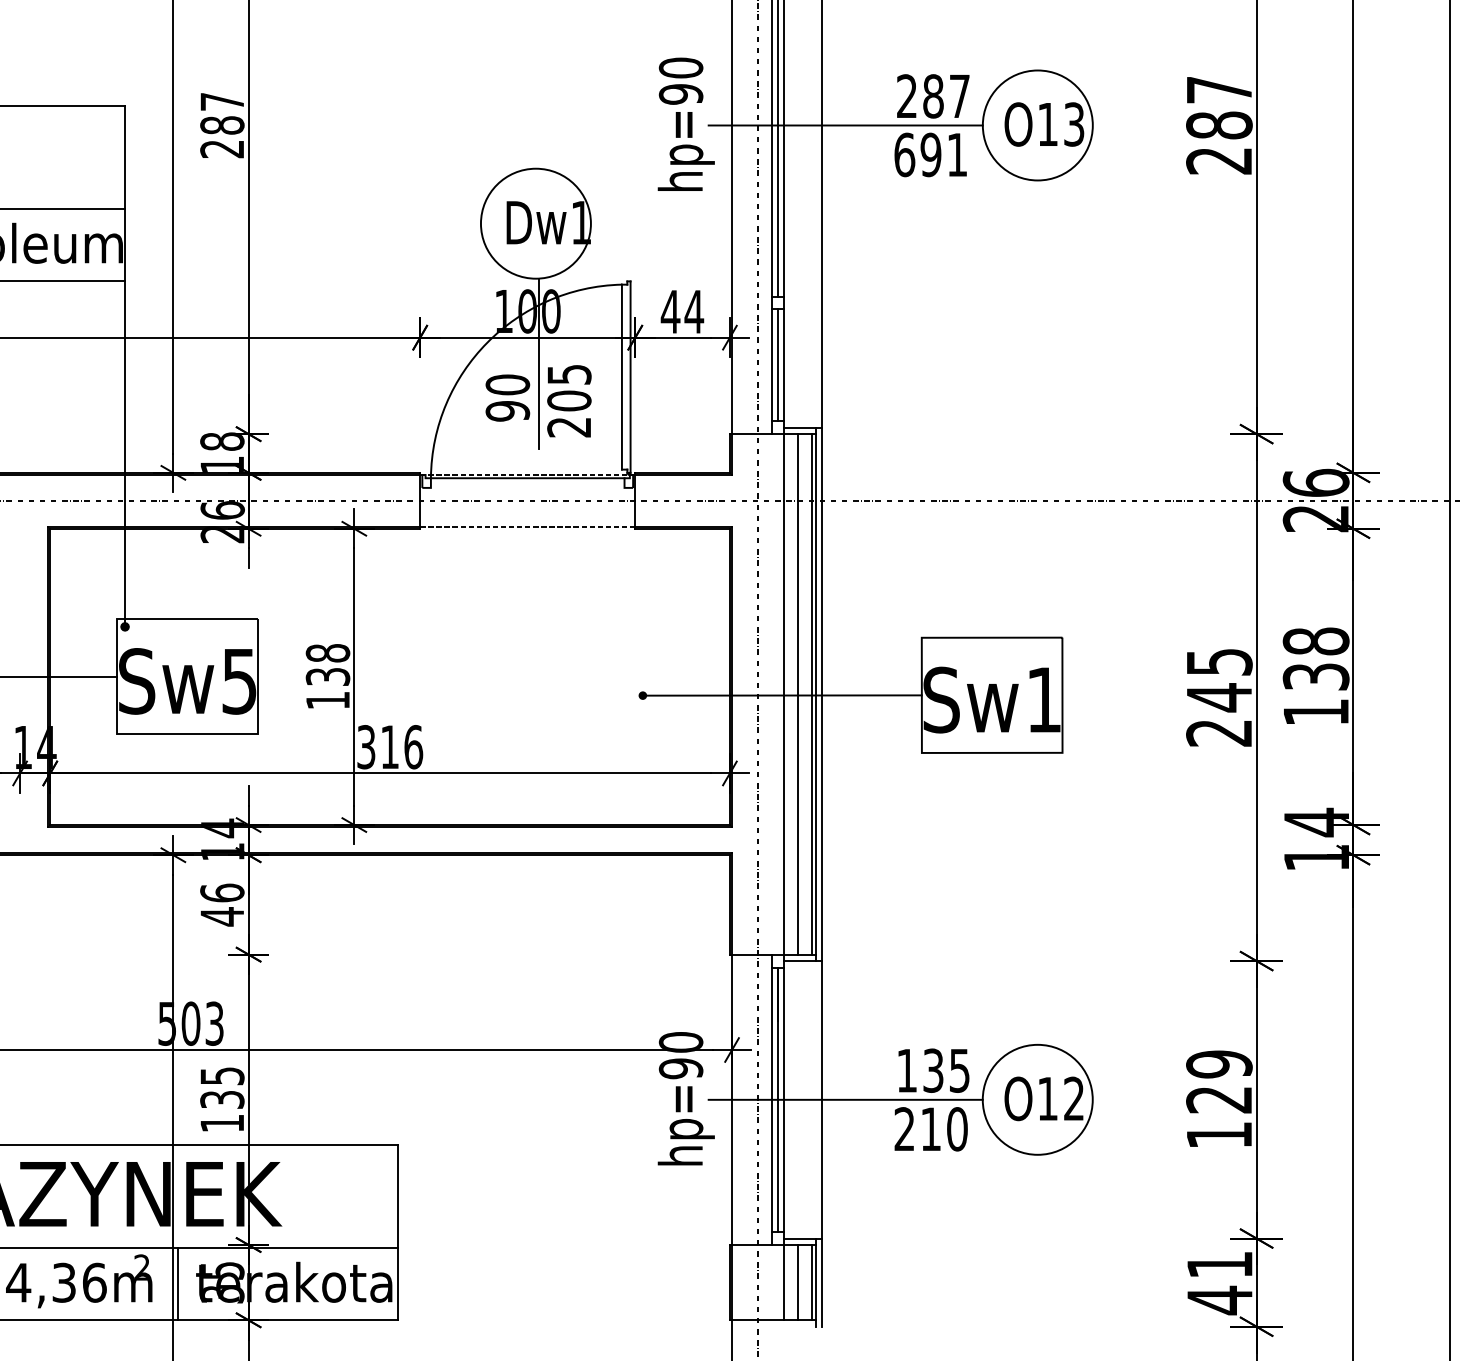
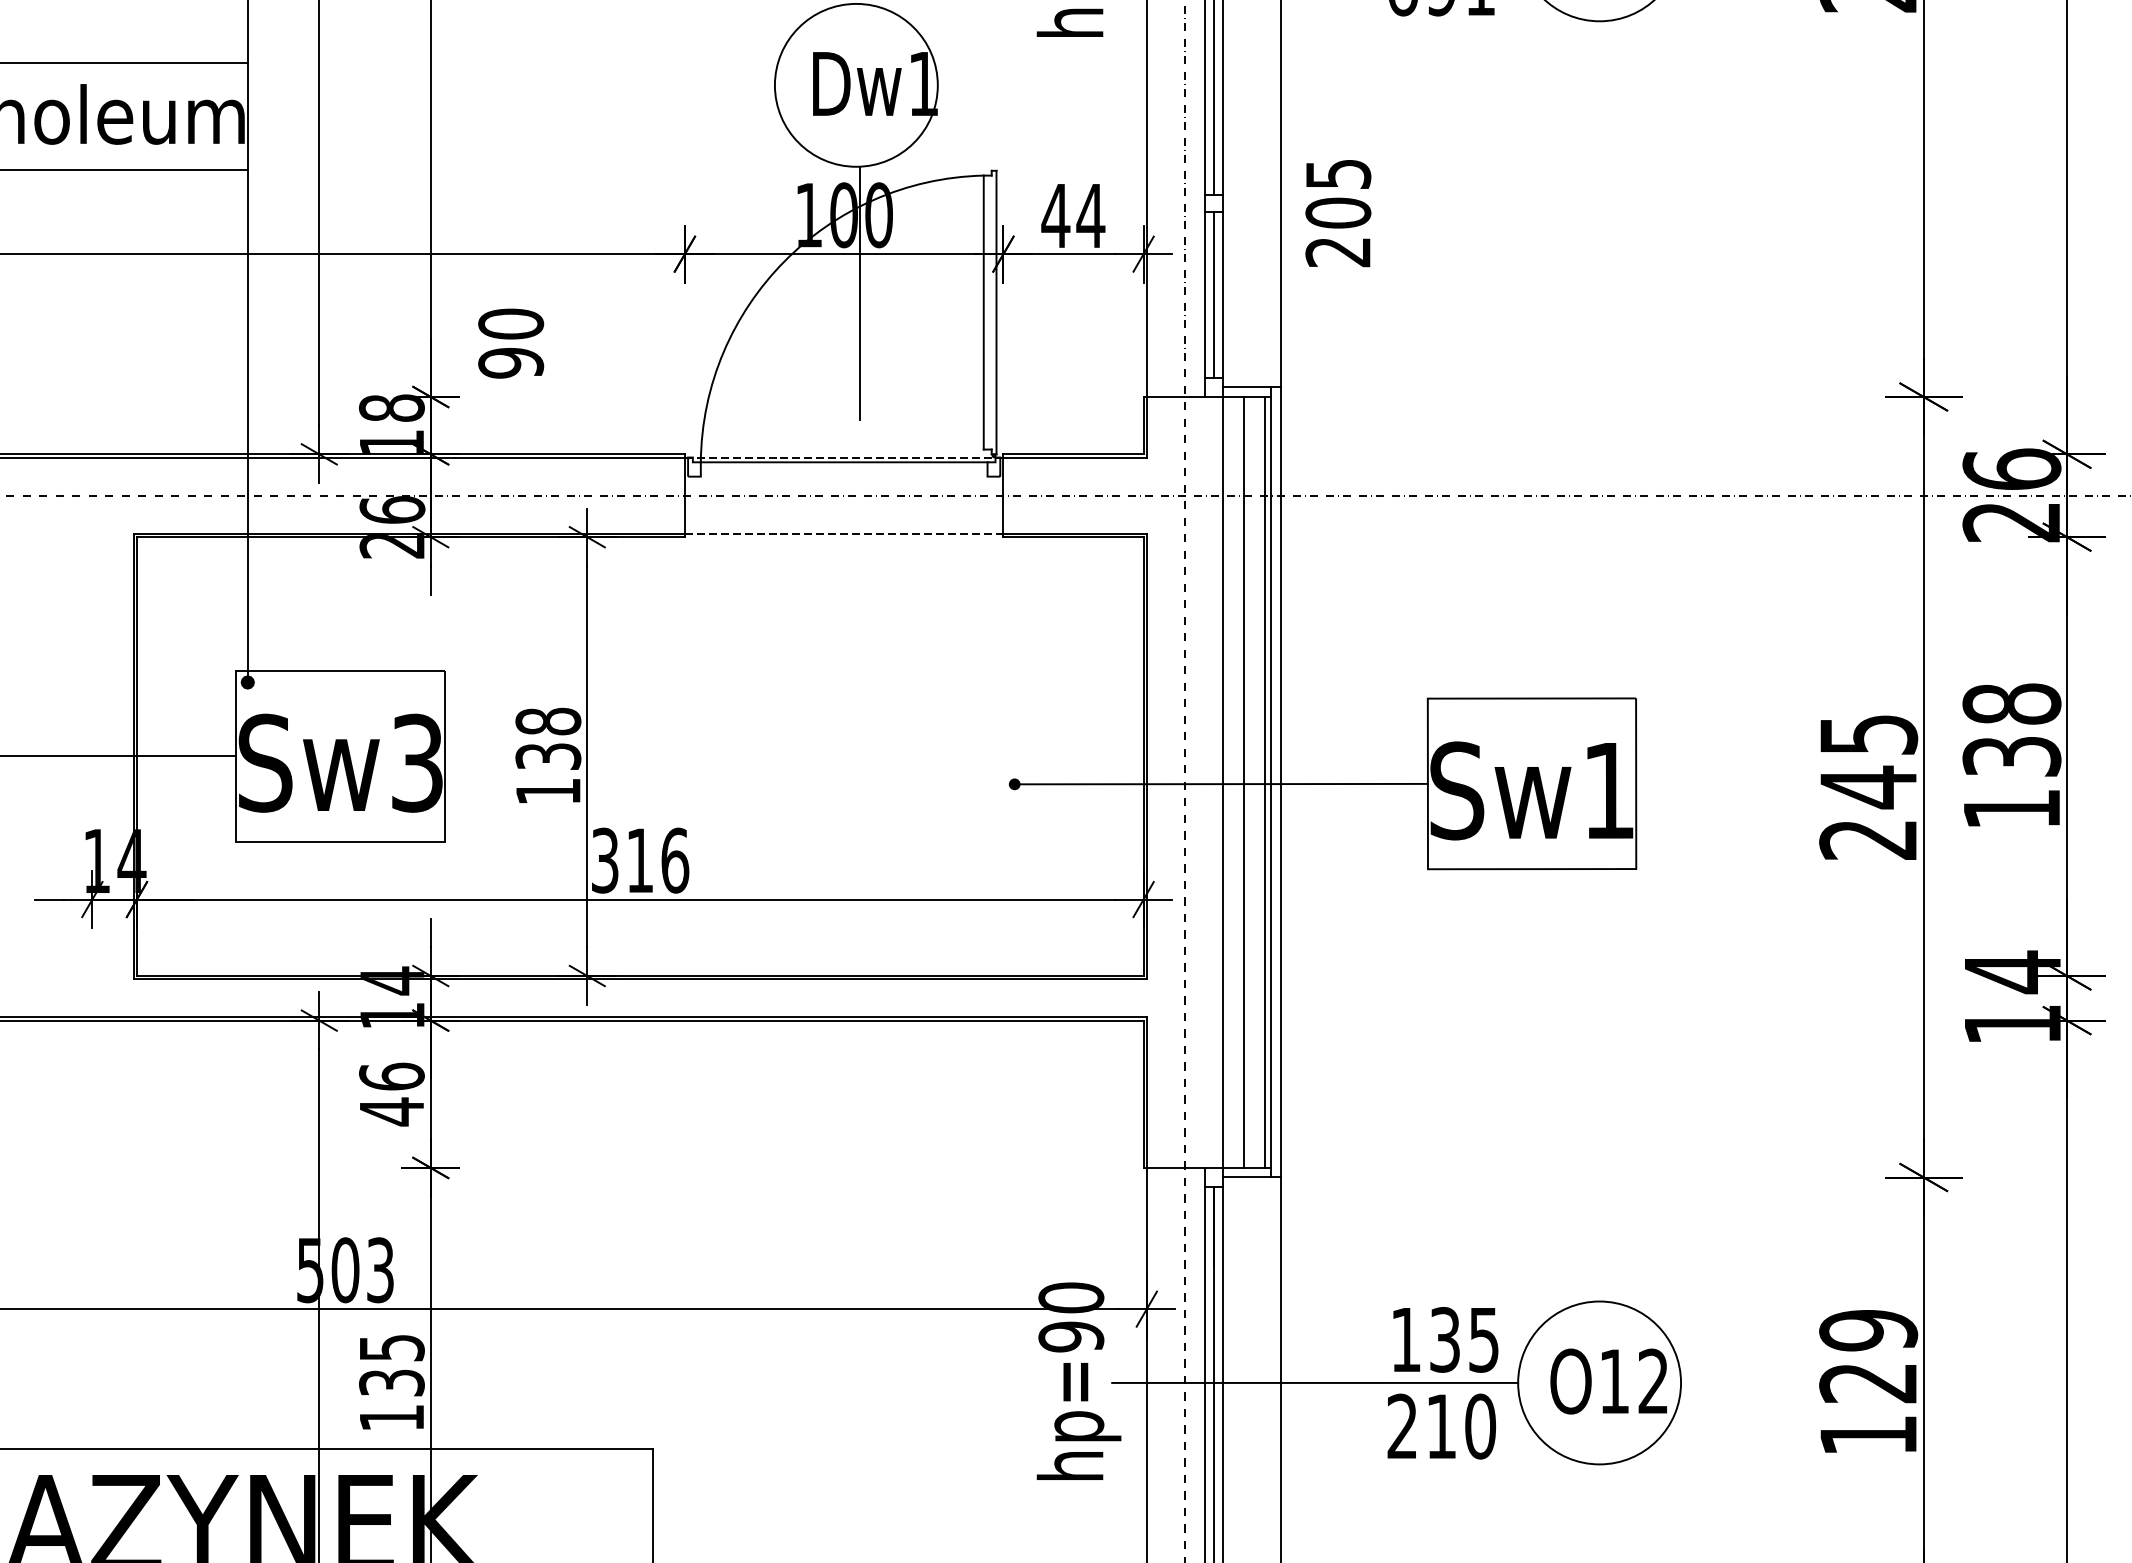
text: (507, 397) -> (510, 342), moved
text: (569, 401) -> (1338, 213), moved
text: (239, 681) -> (417, 763), Sw5 -> Sw3

